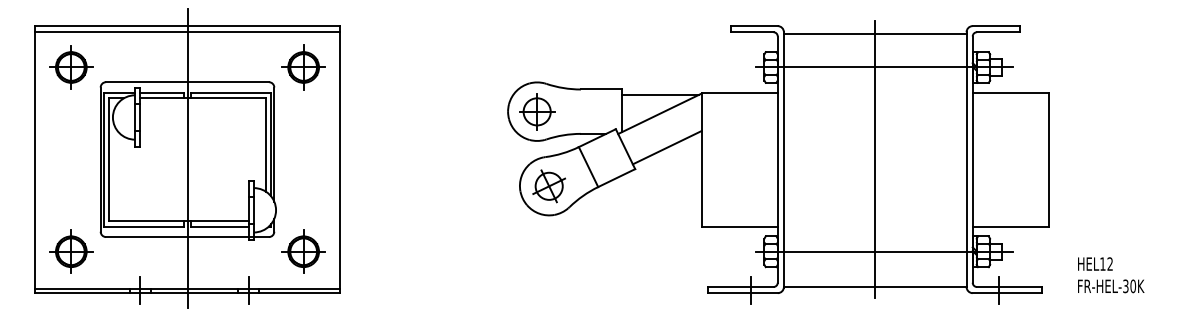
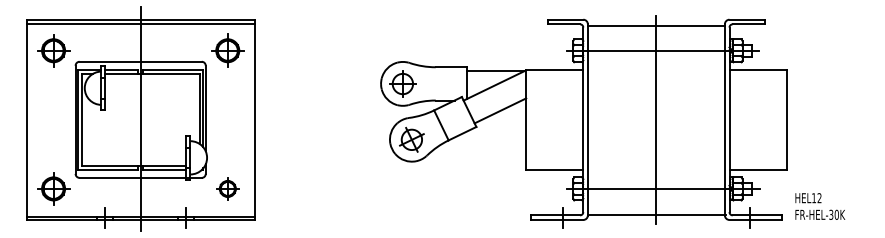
part: (303, 251) -> (227, 188), size x0.7
text: (1111, 275) -> (820, 206), moved

